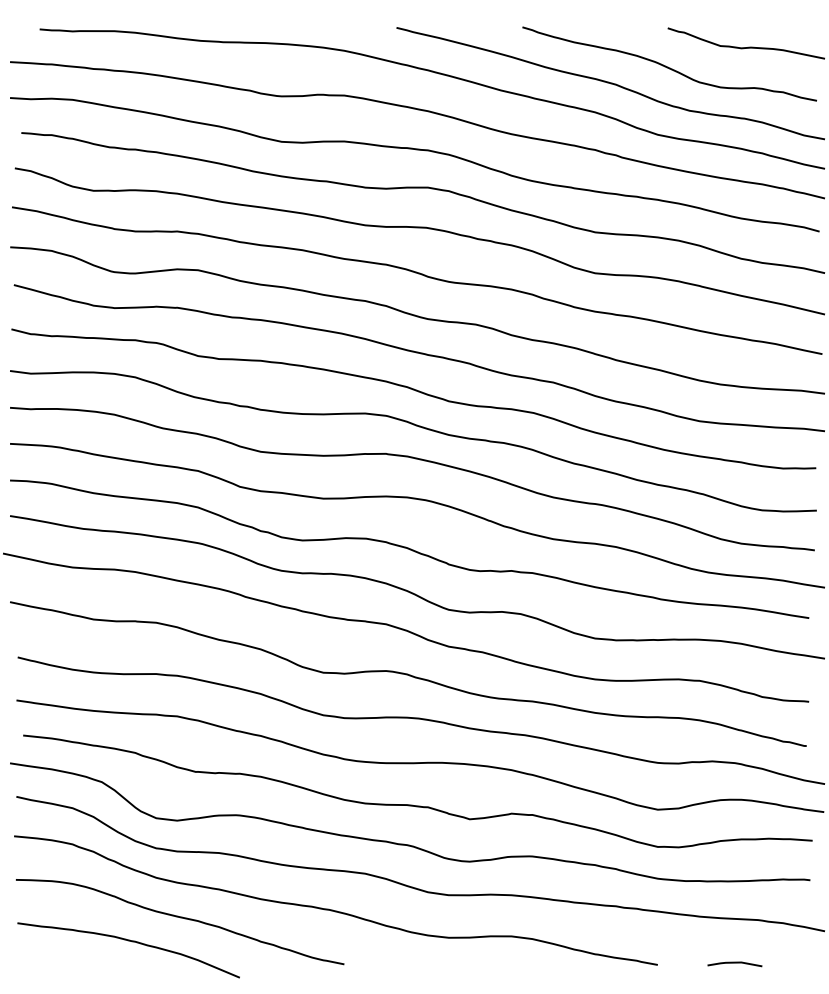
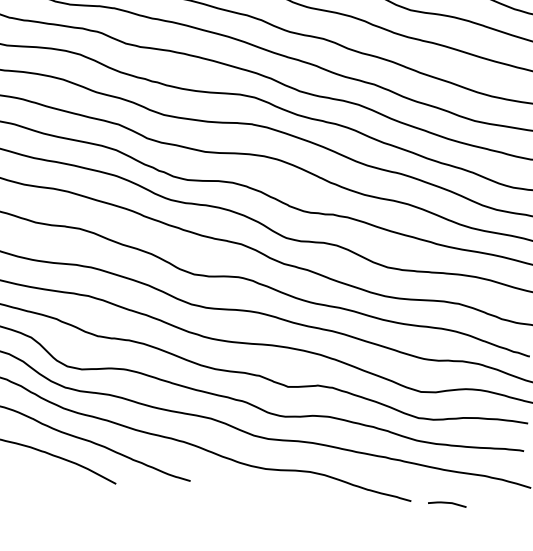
line: (734, 963) -> (447, 503), moved

